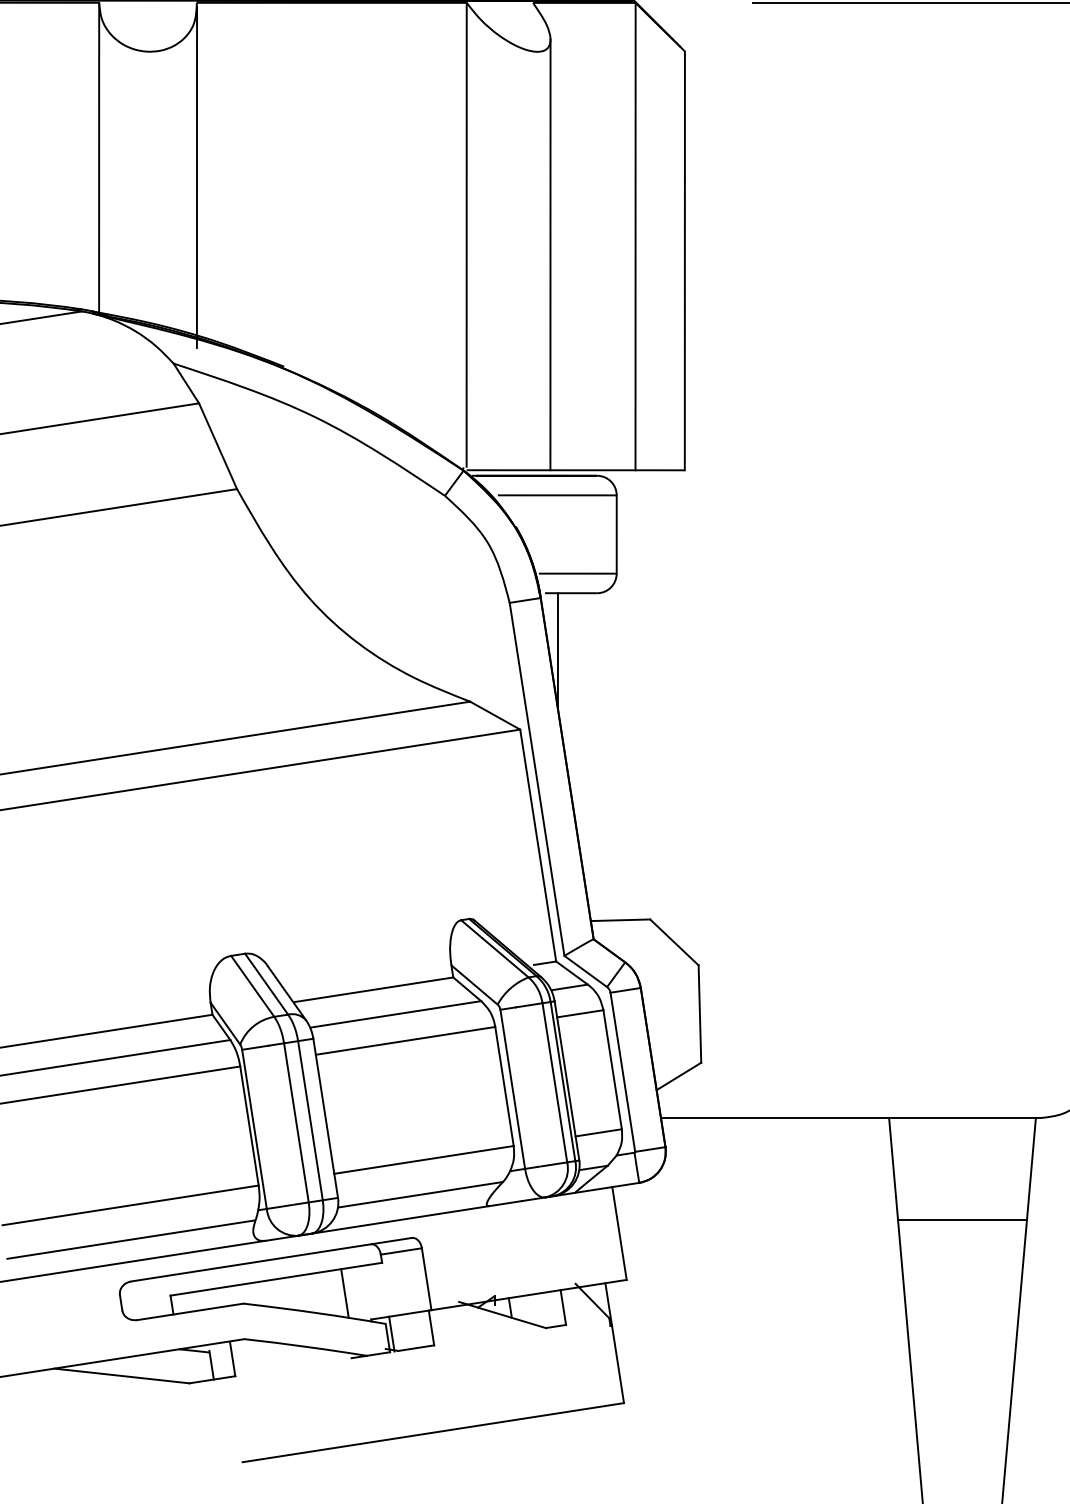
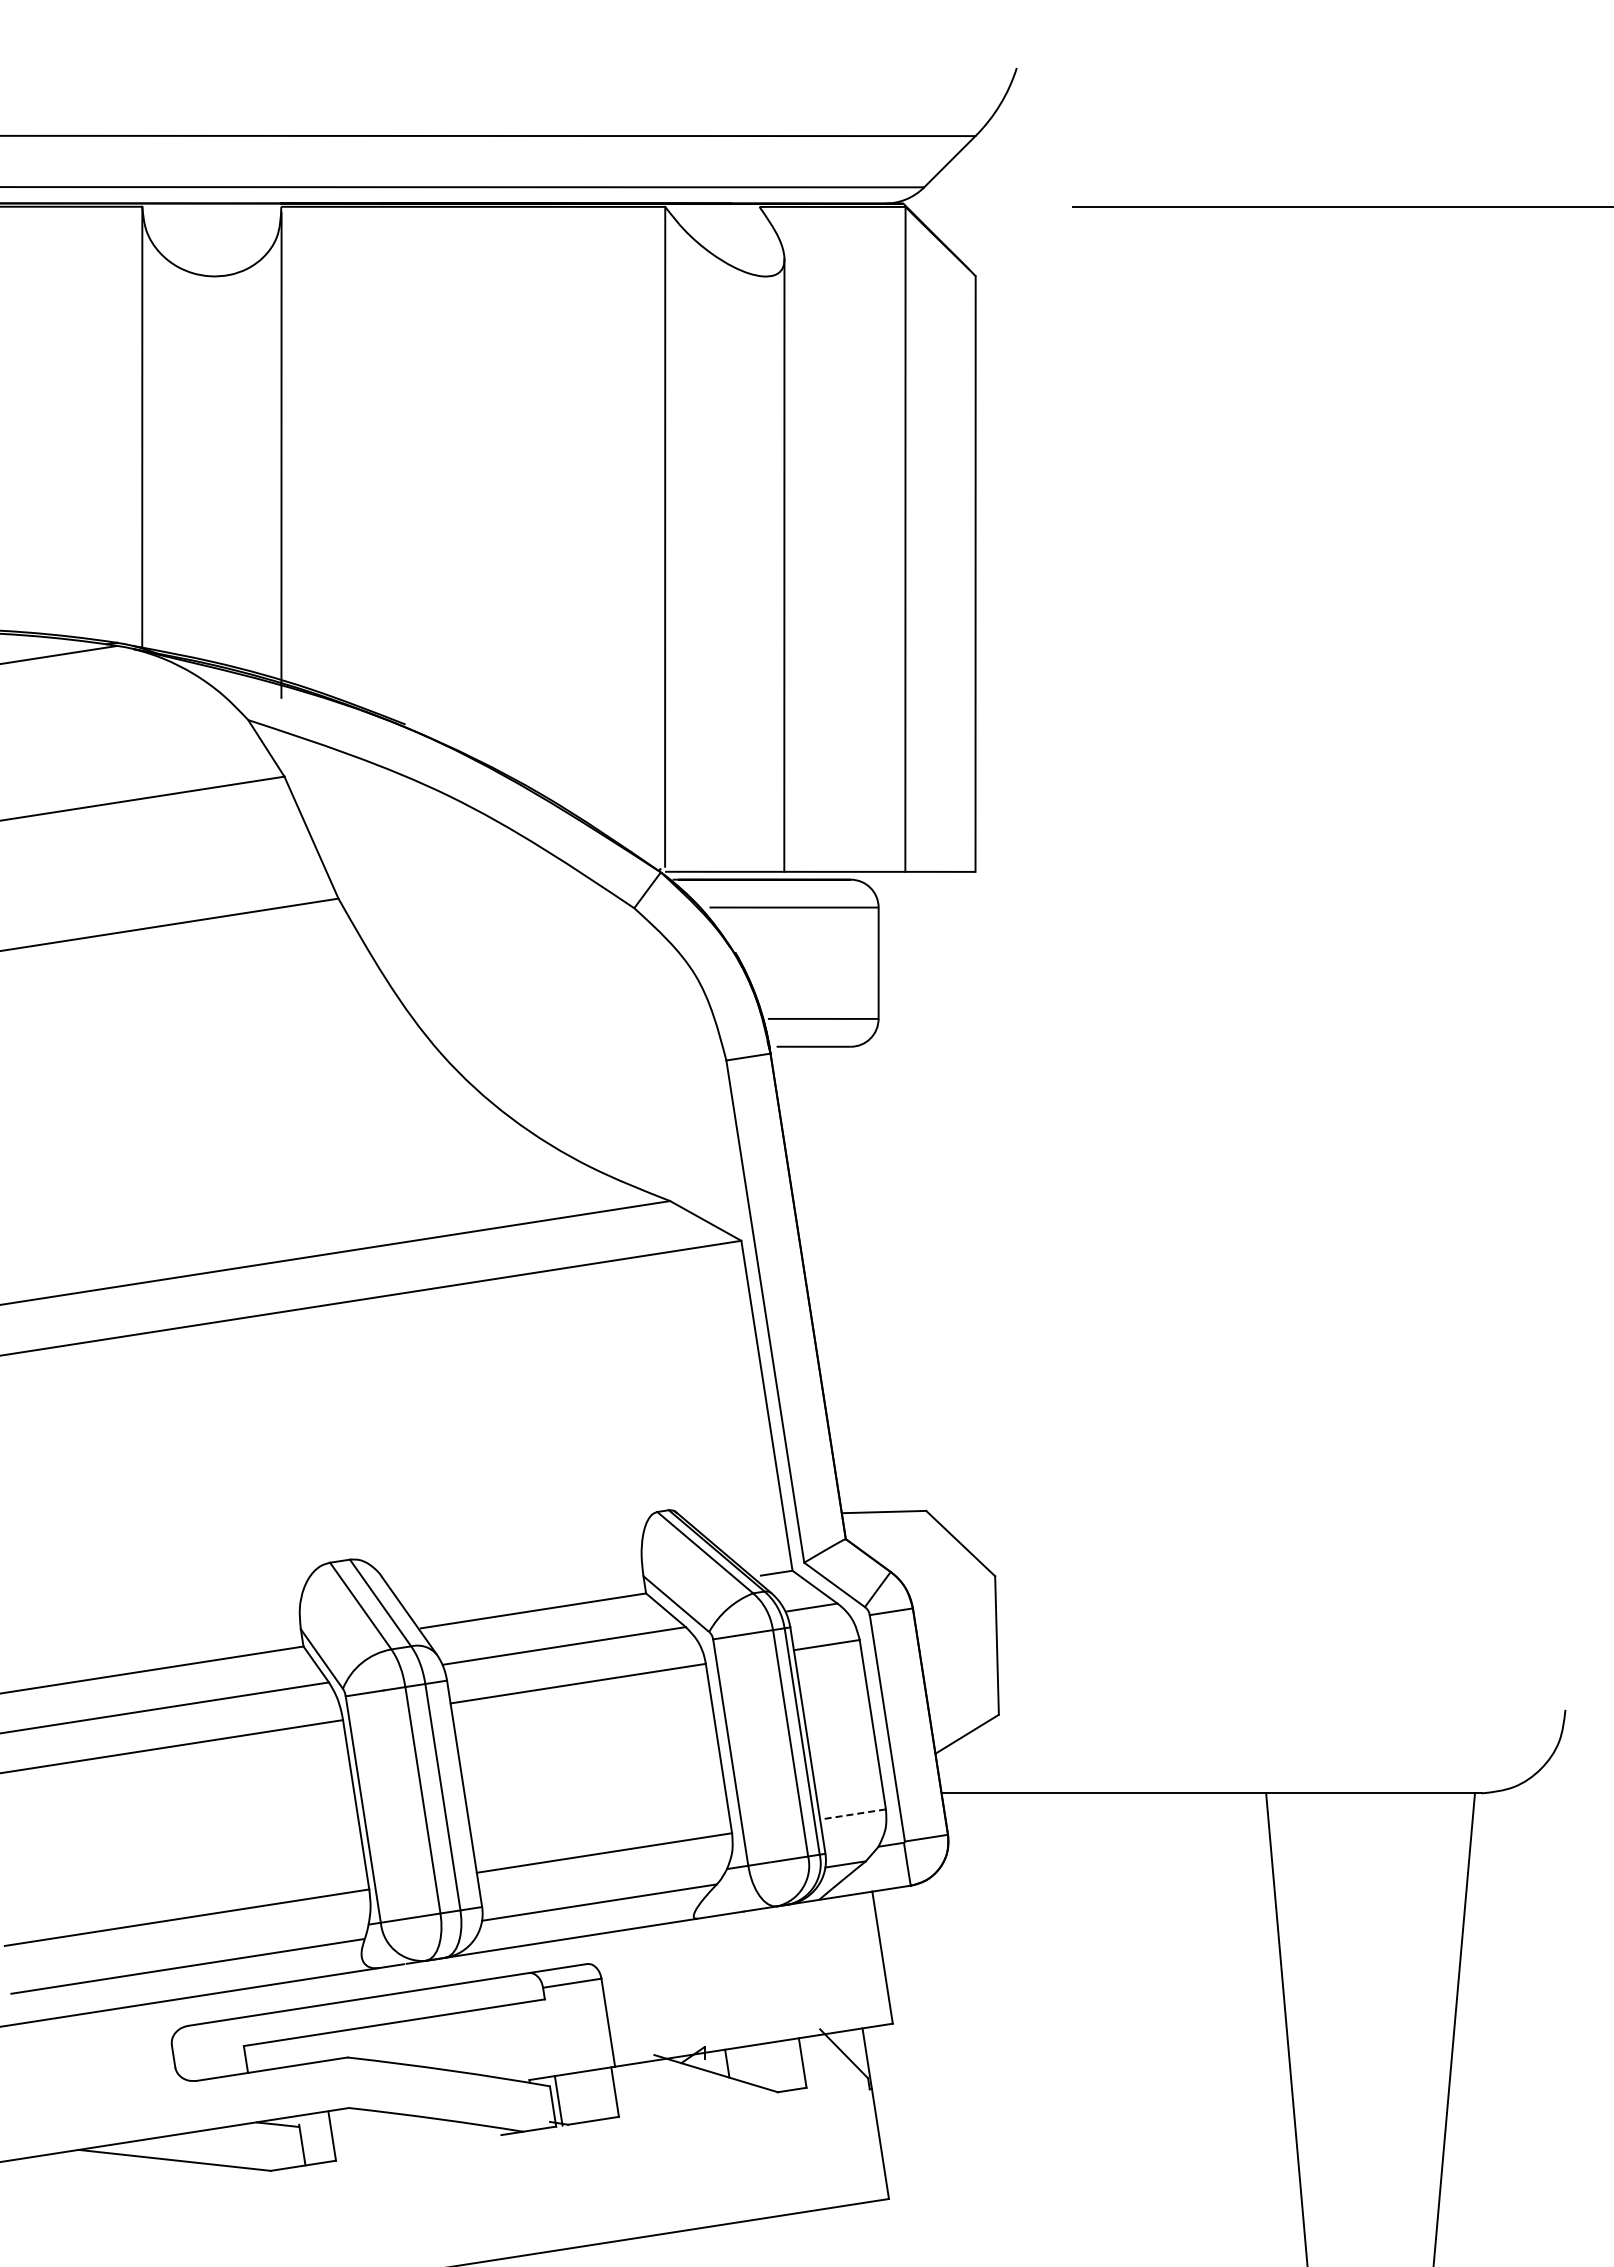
line: (558, 650) -> (795, 1128), removed
line: (598, 1132) -> (852, 1814), solid -> dashed
line: (962, 1220) -> (1370, 1938), removed
line: (344, 1293) -> (491, 2042), removed

